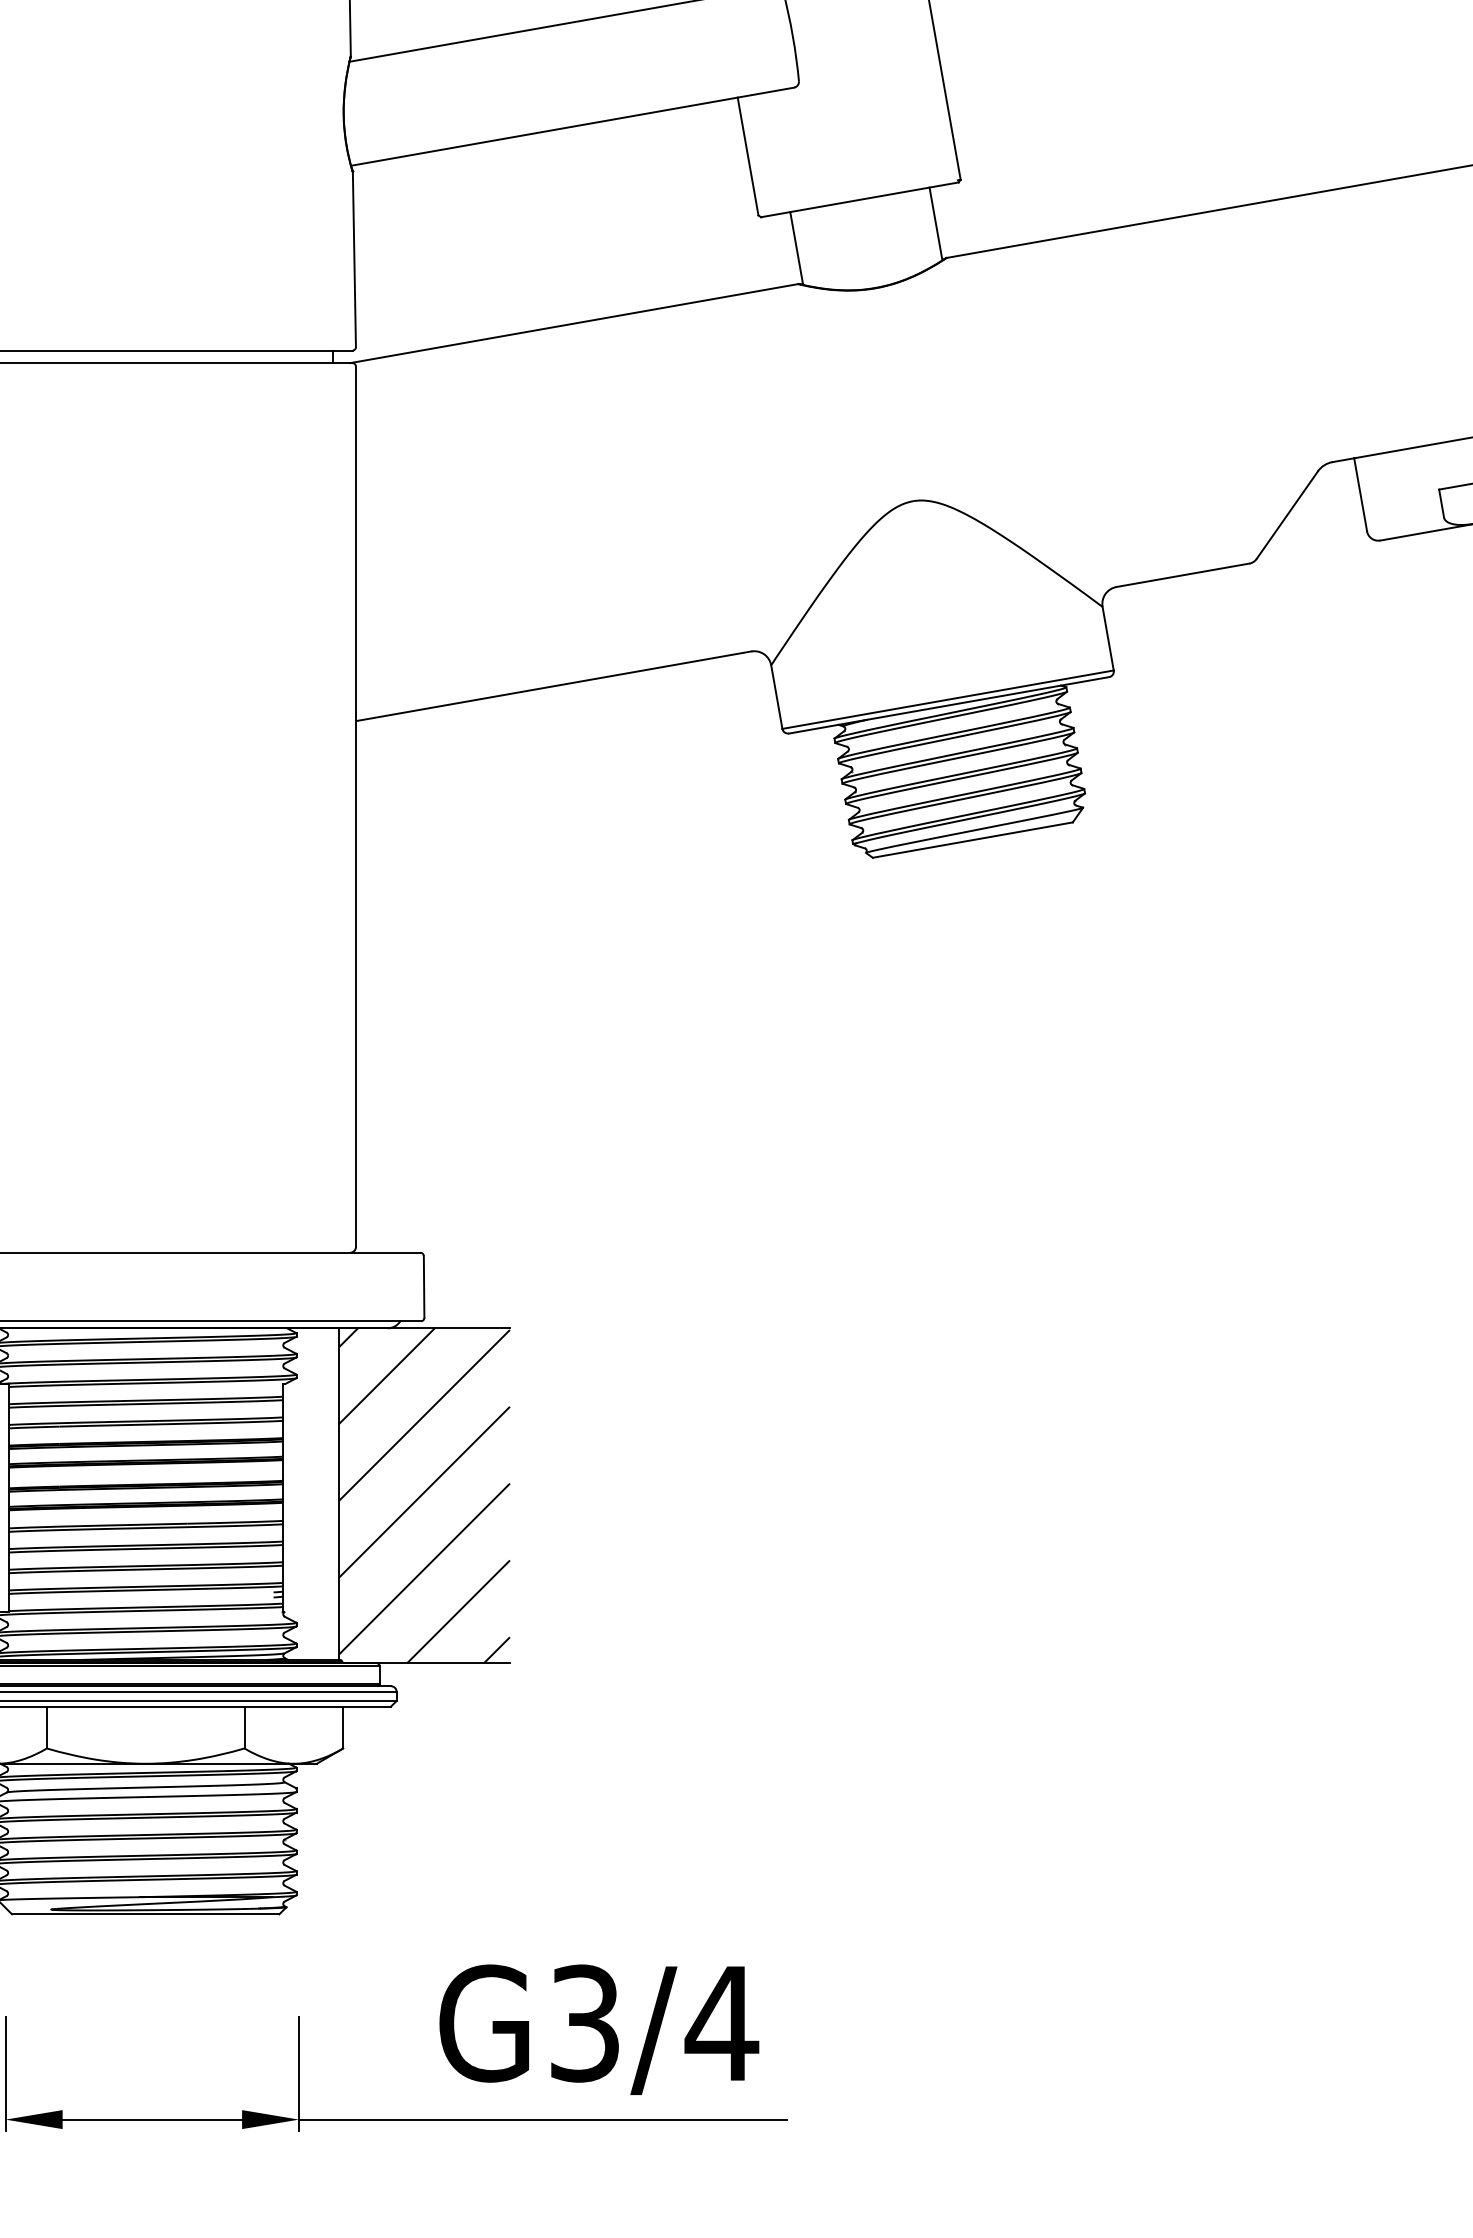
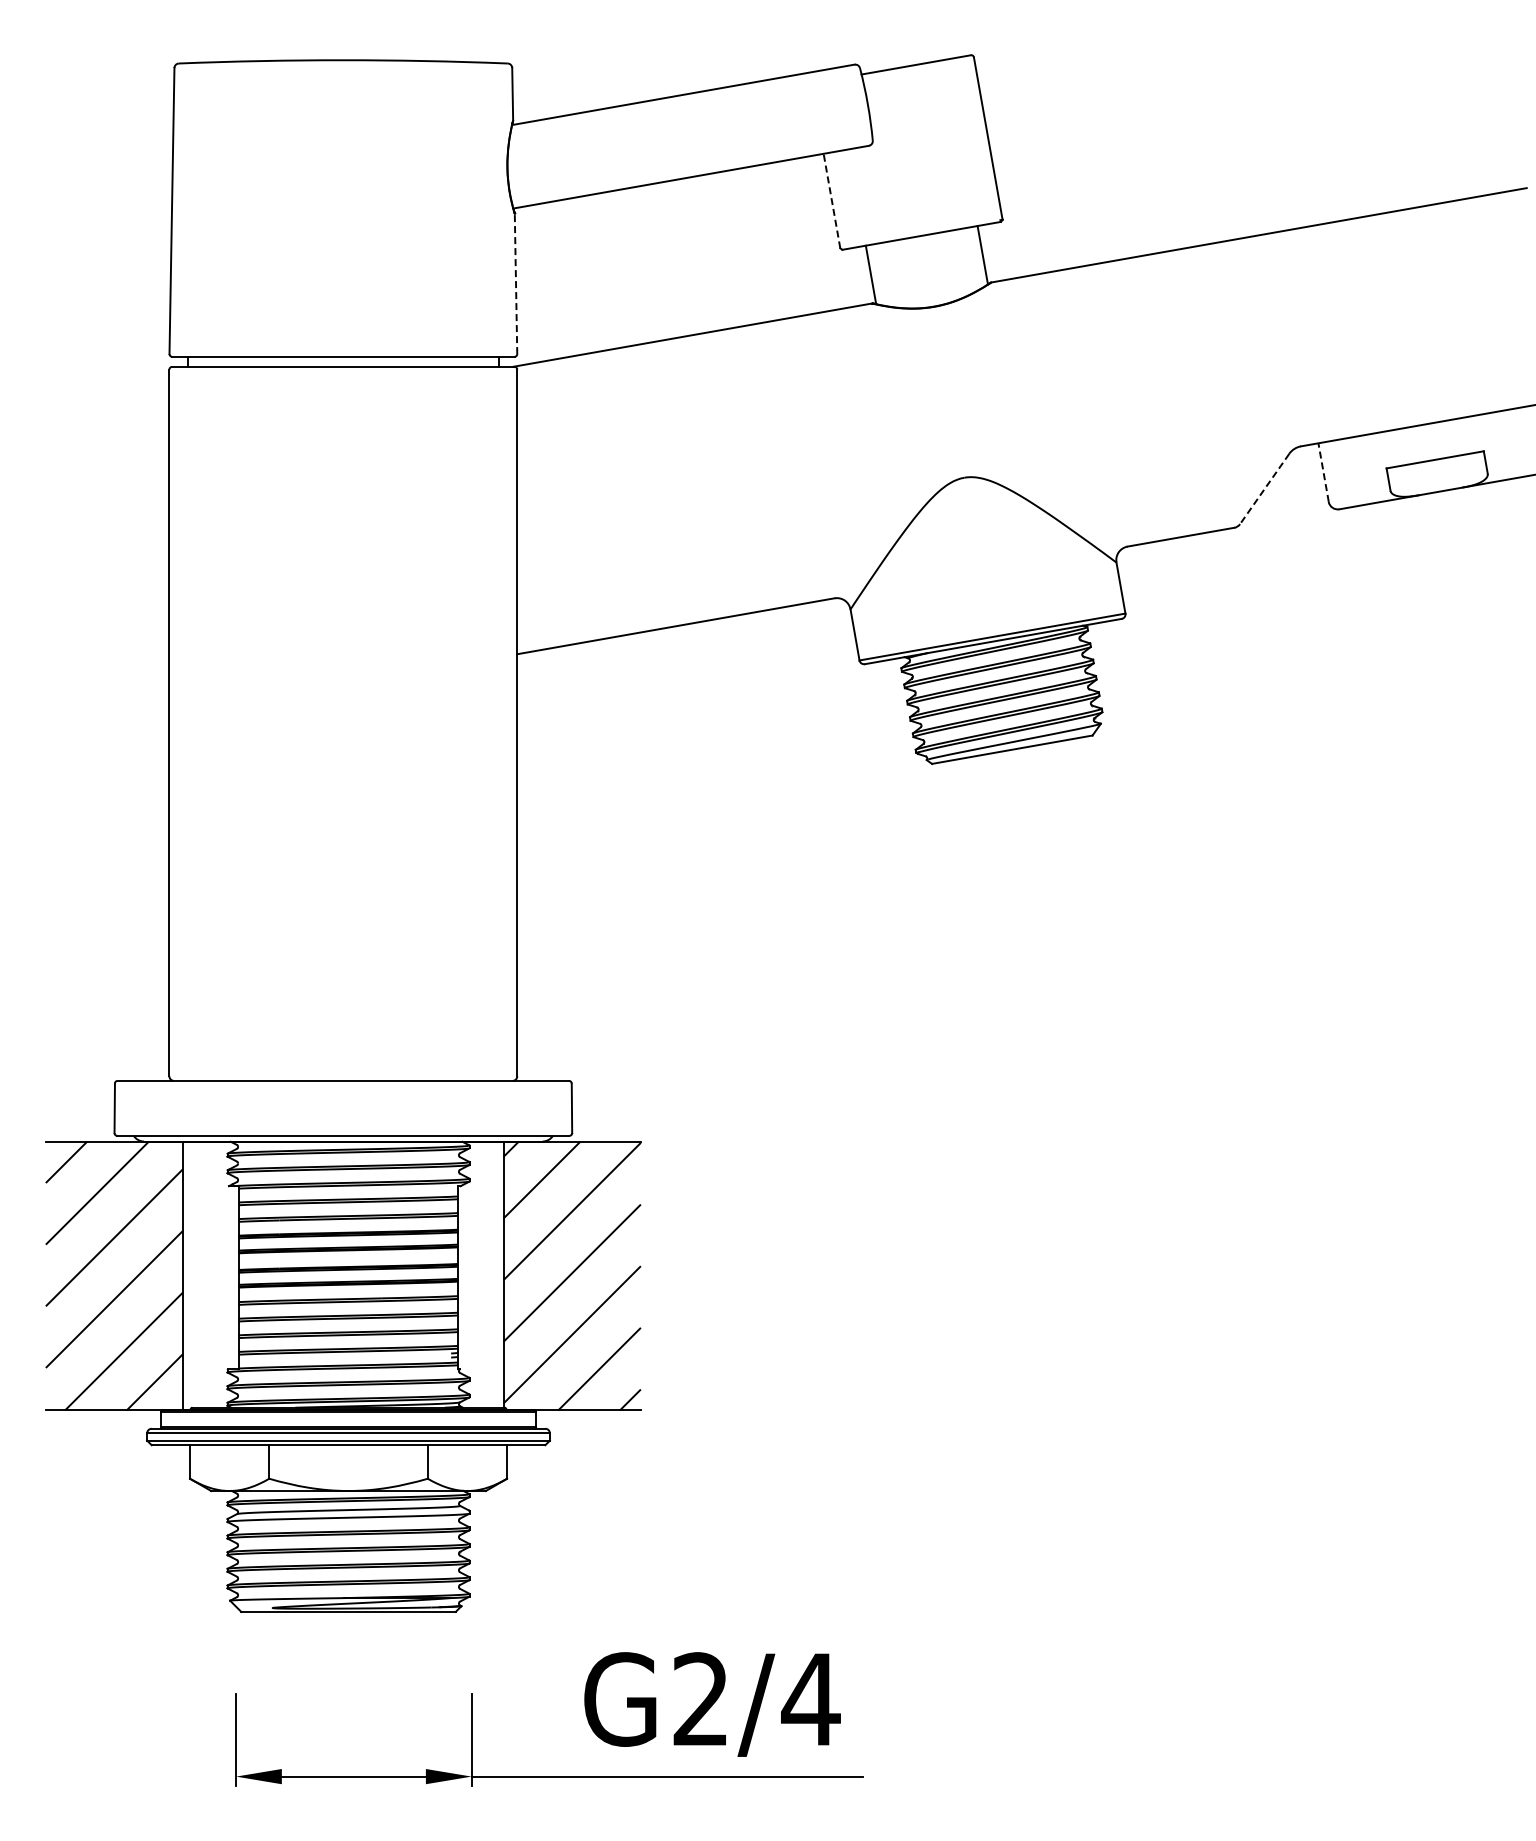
line: (747, 155) -> (831, 200), solid -> dashed
line: (354, 259) -> (516, 283), solid -> dashed
line: (1360, 494) -> (1323, 472), solid -> dashed
line: (1287, 514) -> (1264, 488), solid -> dashed
text: (584, 2023) -> (700, 1699), G3/4 -> G2/4

